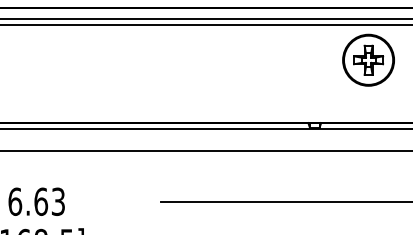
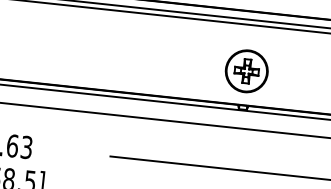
part: (368, 59) -> (246, 70), moved

